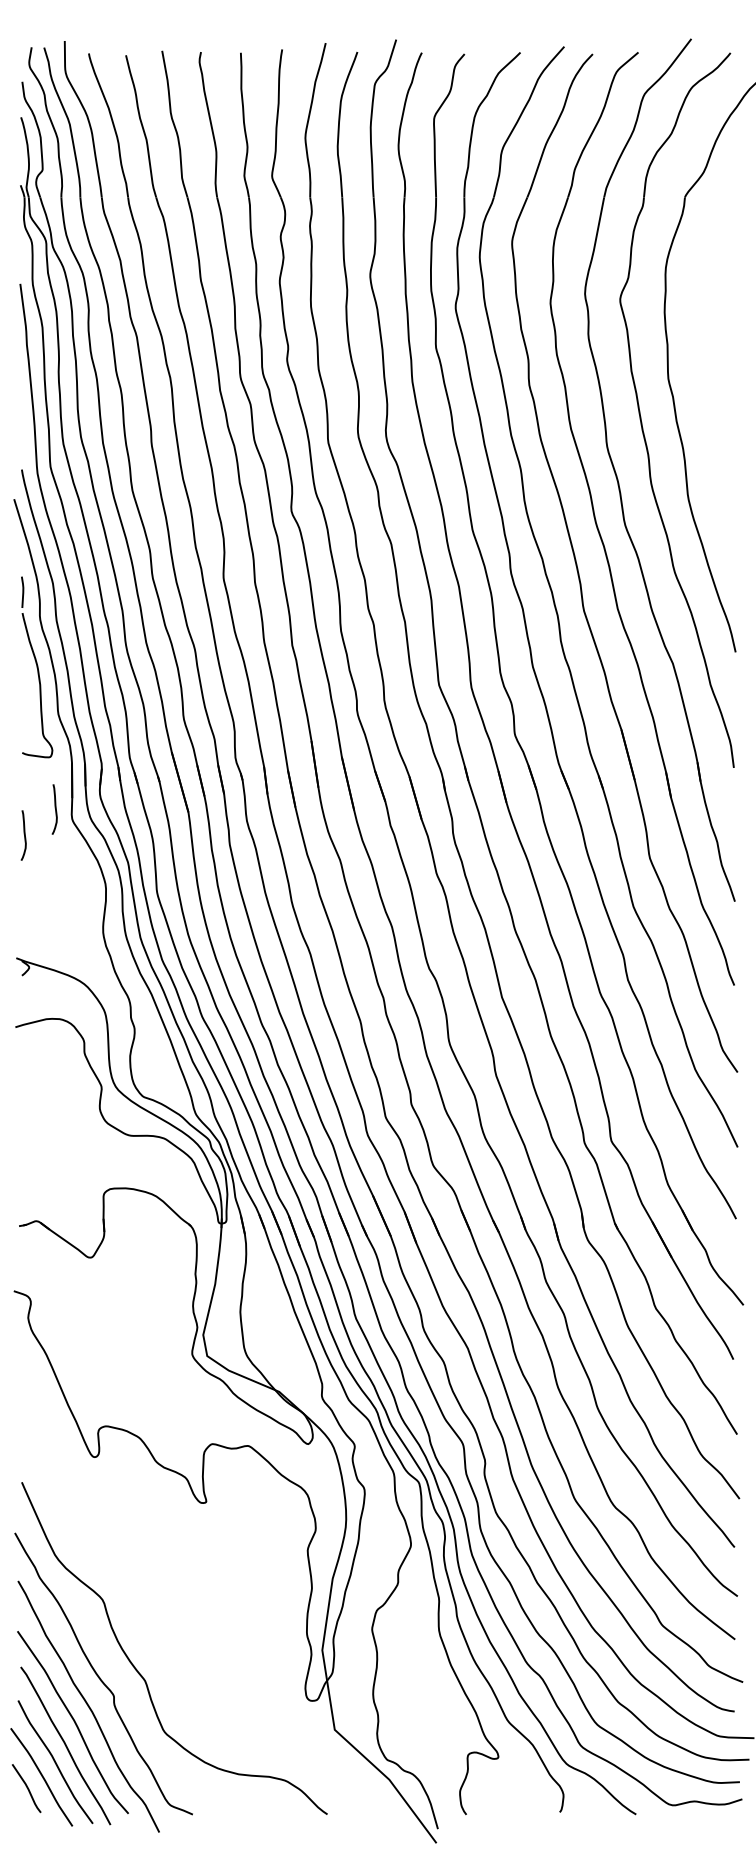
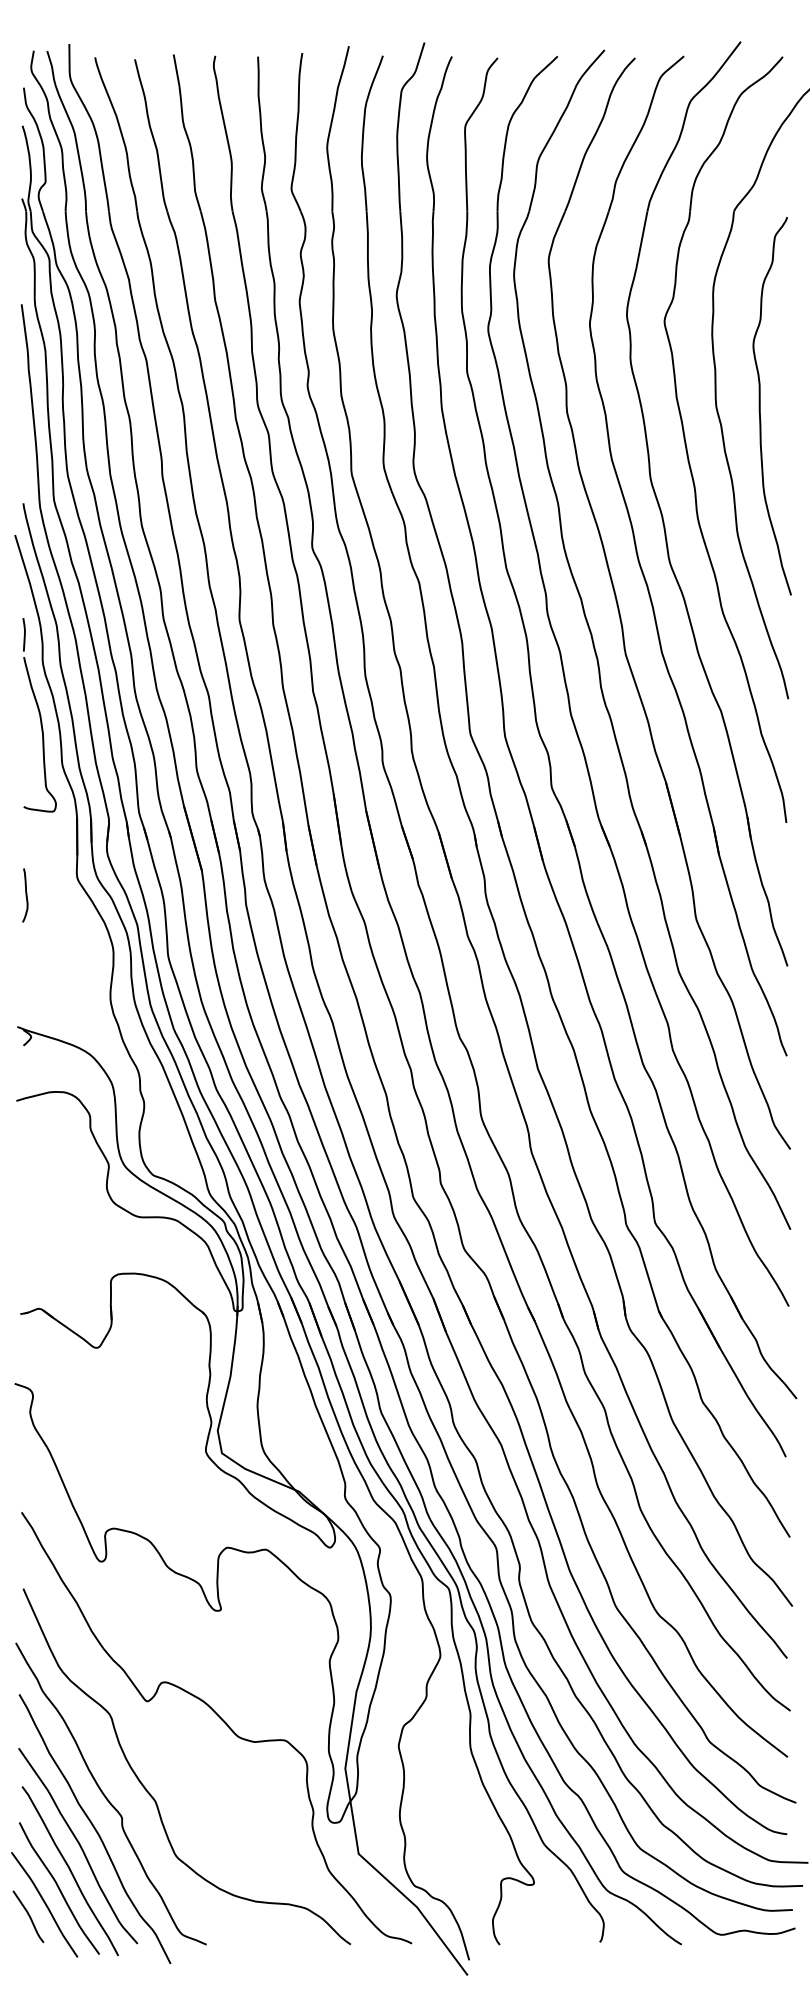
curve: (709, 378) -> (760, 405), added
curve: (54, 808) -> (58, 866), removed
curve: (209, 1608) -> (224, 1723), added

